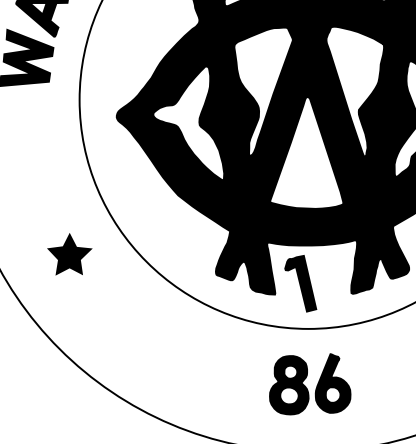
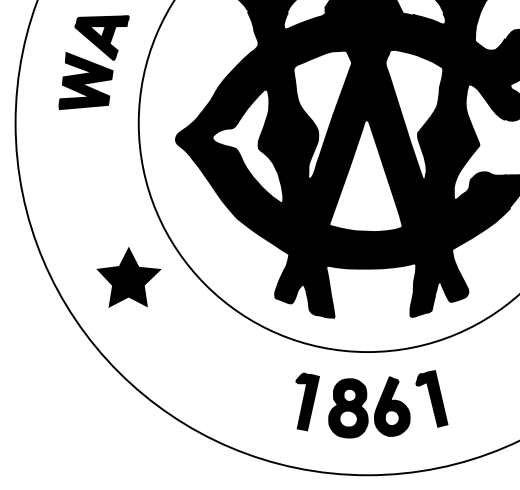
part: (69, 254) -> (128, 277), size x1.43
part: (300, 283) -> (431, 398), moved
part: (248, 378) -> (307, 401), added

